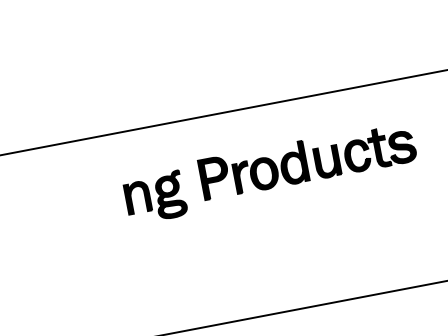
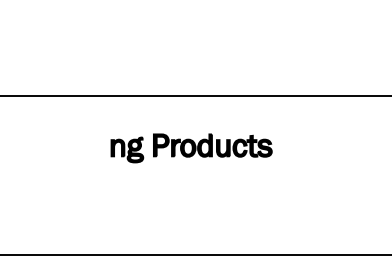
part: (270, 173) -> (191, 148), size x0.71

